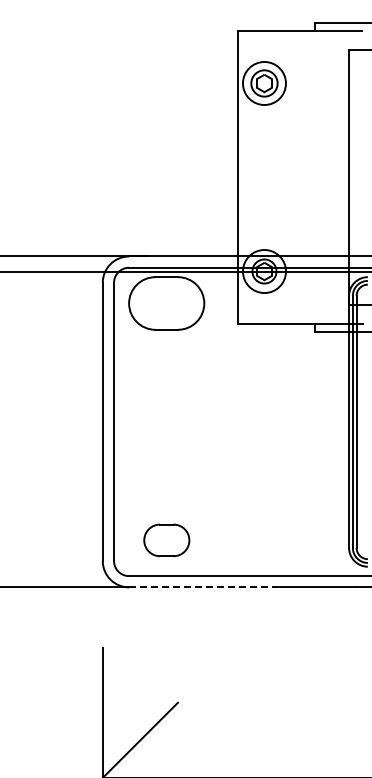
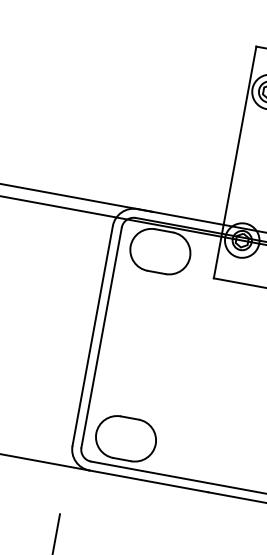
part: (166, 540) -> (125, 438), size x1.67
line: (204, 587) -> (149, 481), dashed -> solid

